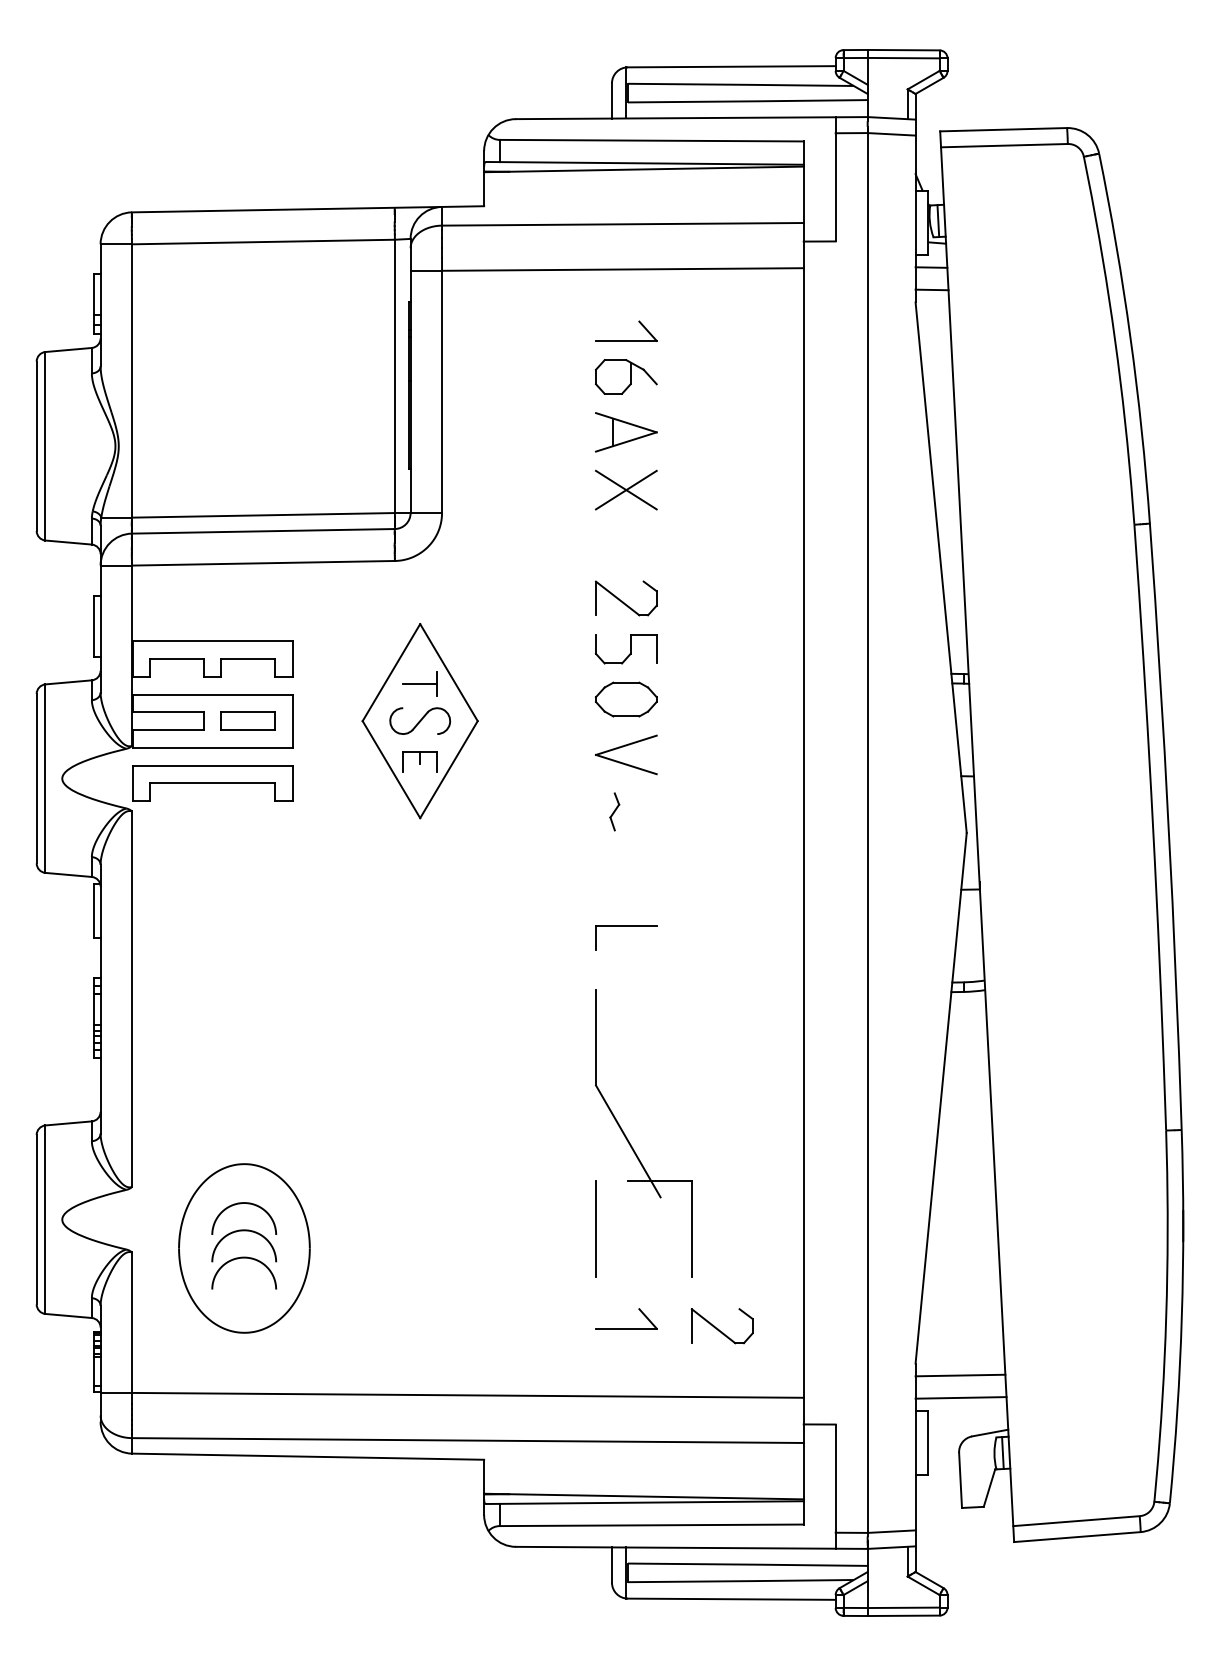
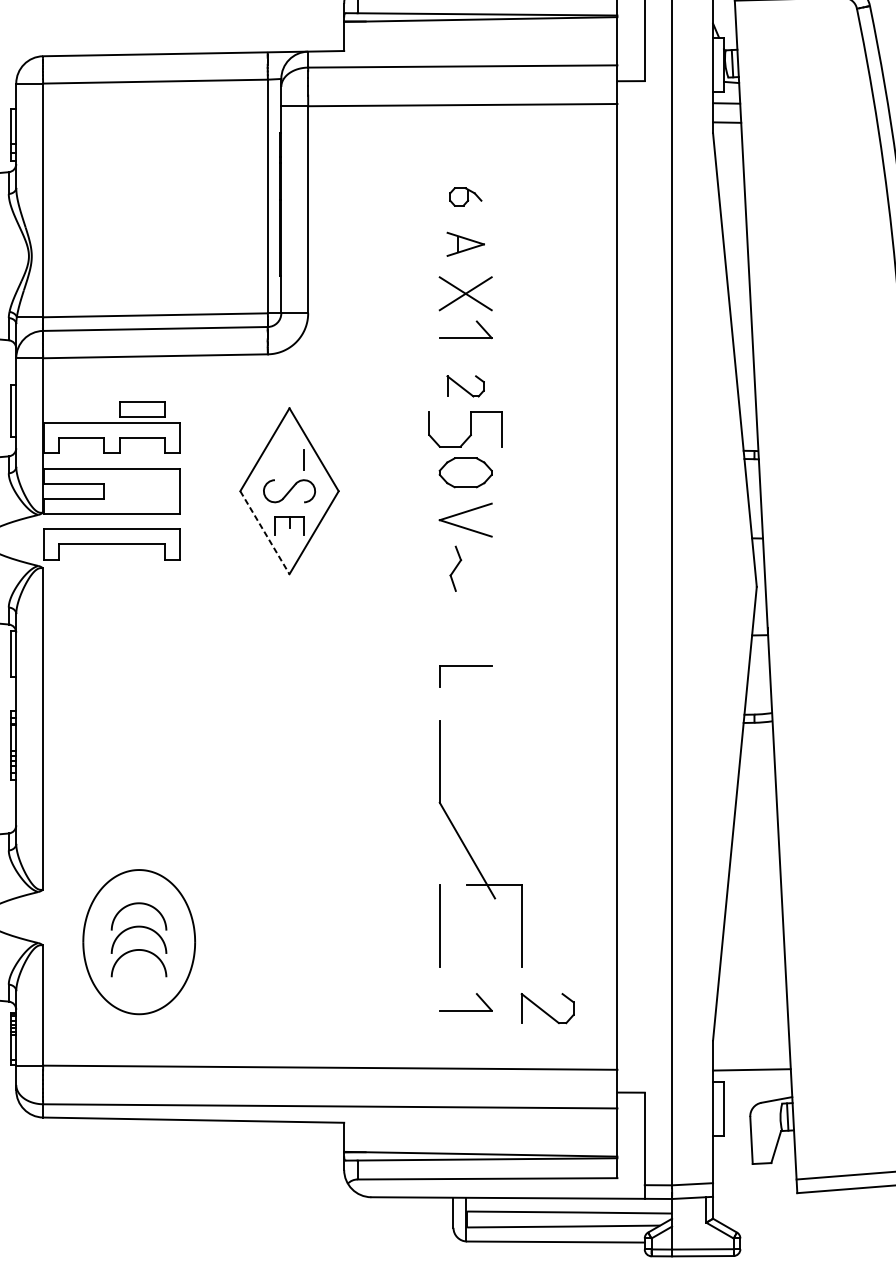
part: (626, 340) -> (465, 337), moved
part: (626, 376) -> (465, 196), size x0.6
part: (626, 432) -> (465, 244), size x0.7
part: (625, 598) -> (465, 386), size x0.7
part: (626, 649) -> (465, 430), size x1.4
line: (420, 684) -> (289, 459), removed
part: (247, 720) -> (141, 408), moved
line: (391, 770) -> (264, 533), solid -> dashed
part: (614, 811) -> (455, 568), size x1.4
line: (960, 1375) -> (751, 1050), removed

